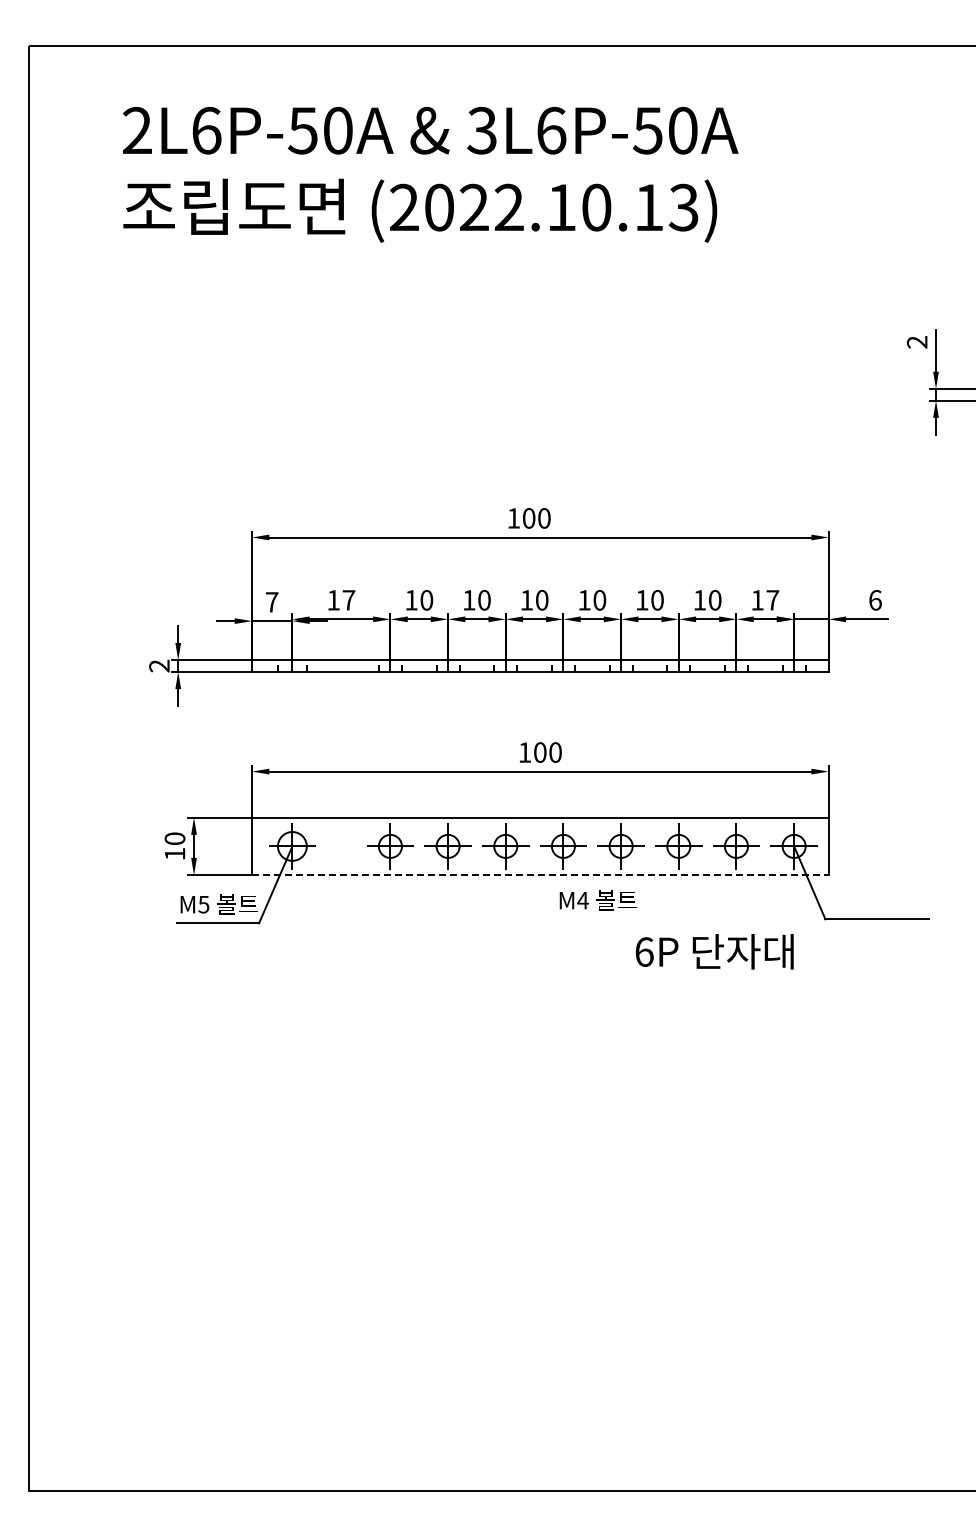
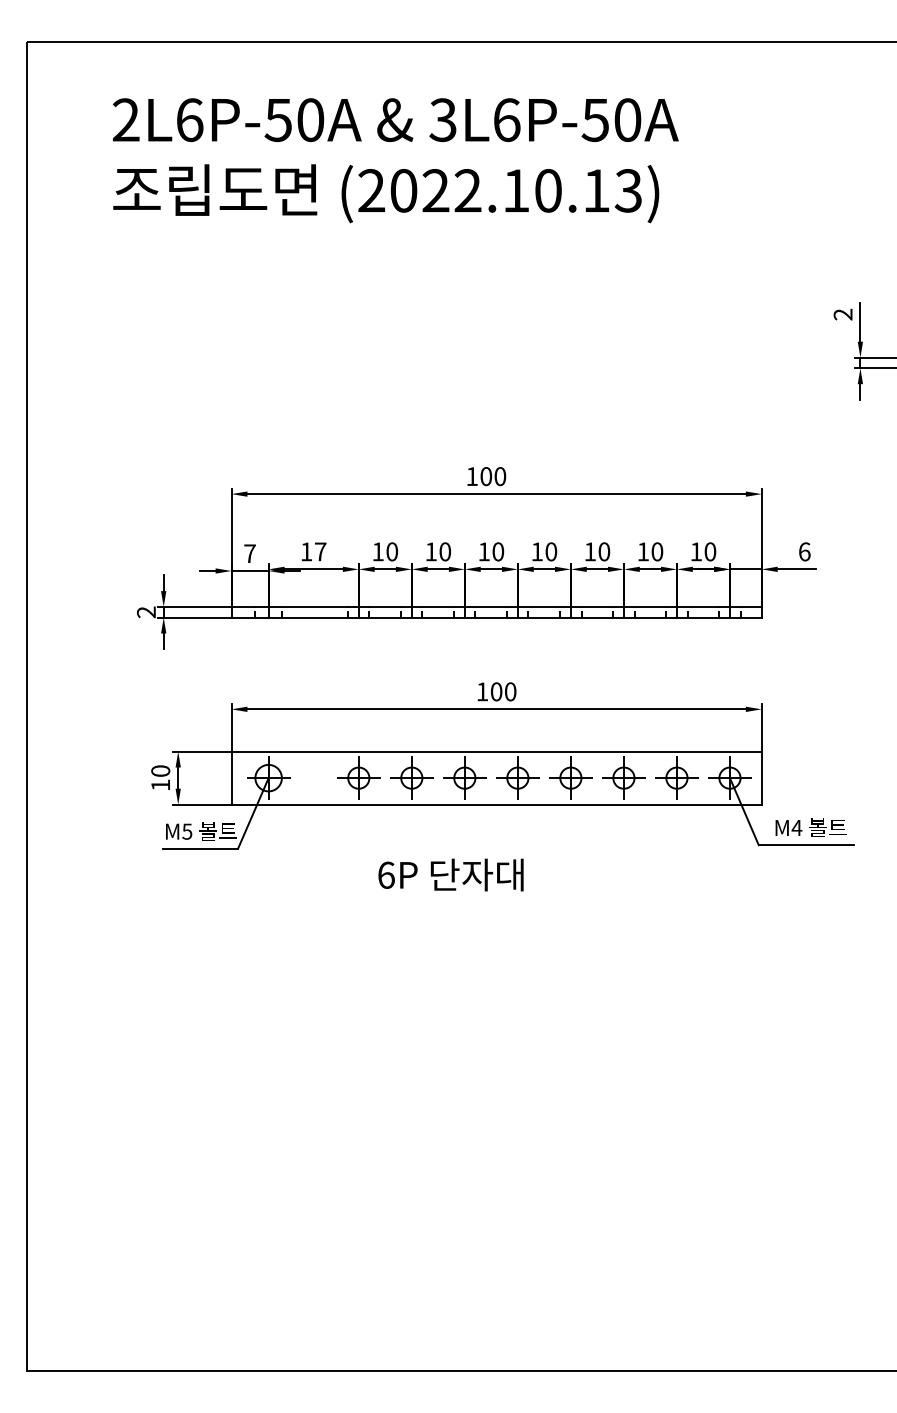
text: (772, 600) -> (710, 552), 17 -> 10
line: (540, 875) -> (496, 804), dashed -> solid
text: (597, 900) -> (810, 827), moved
text: (714, 951) -> (450, 874), moved

